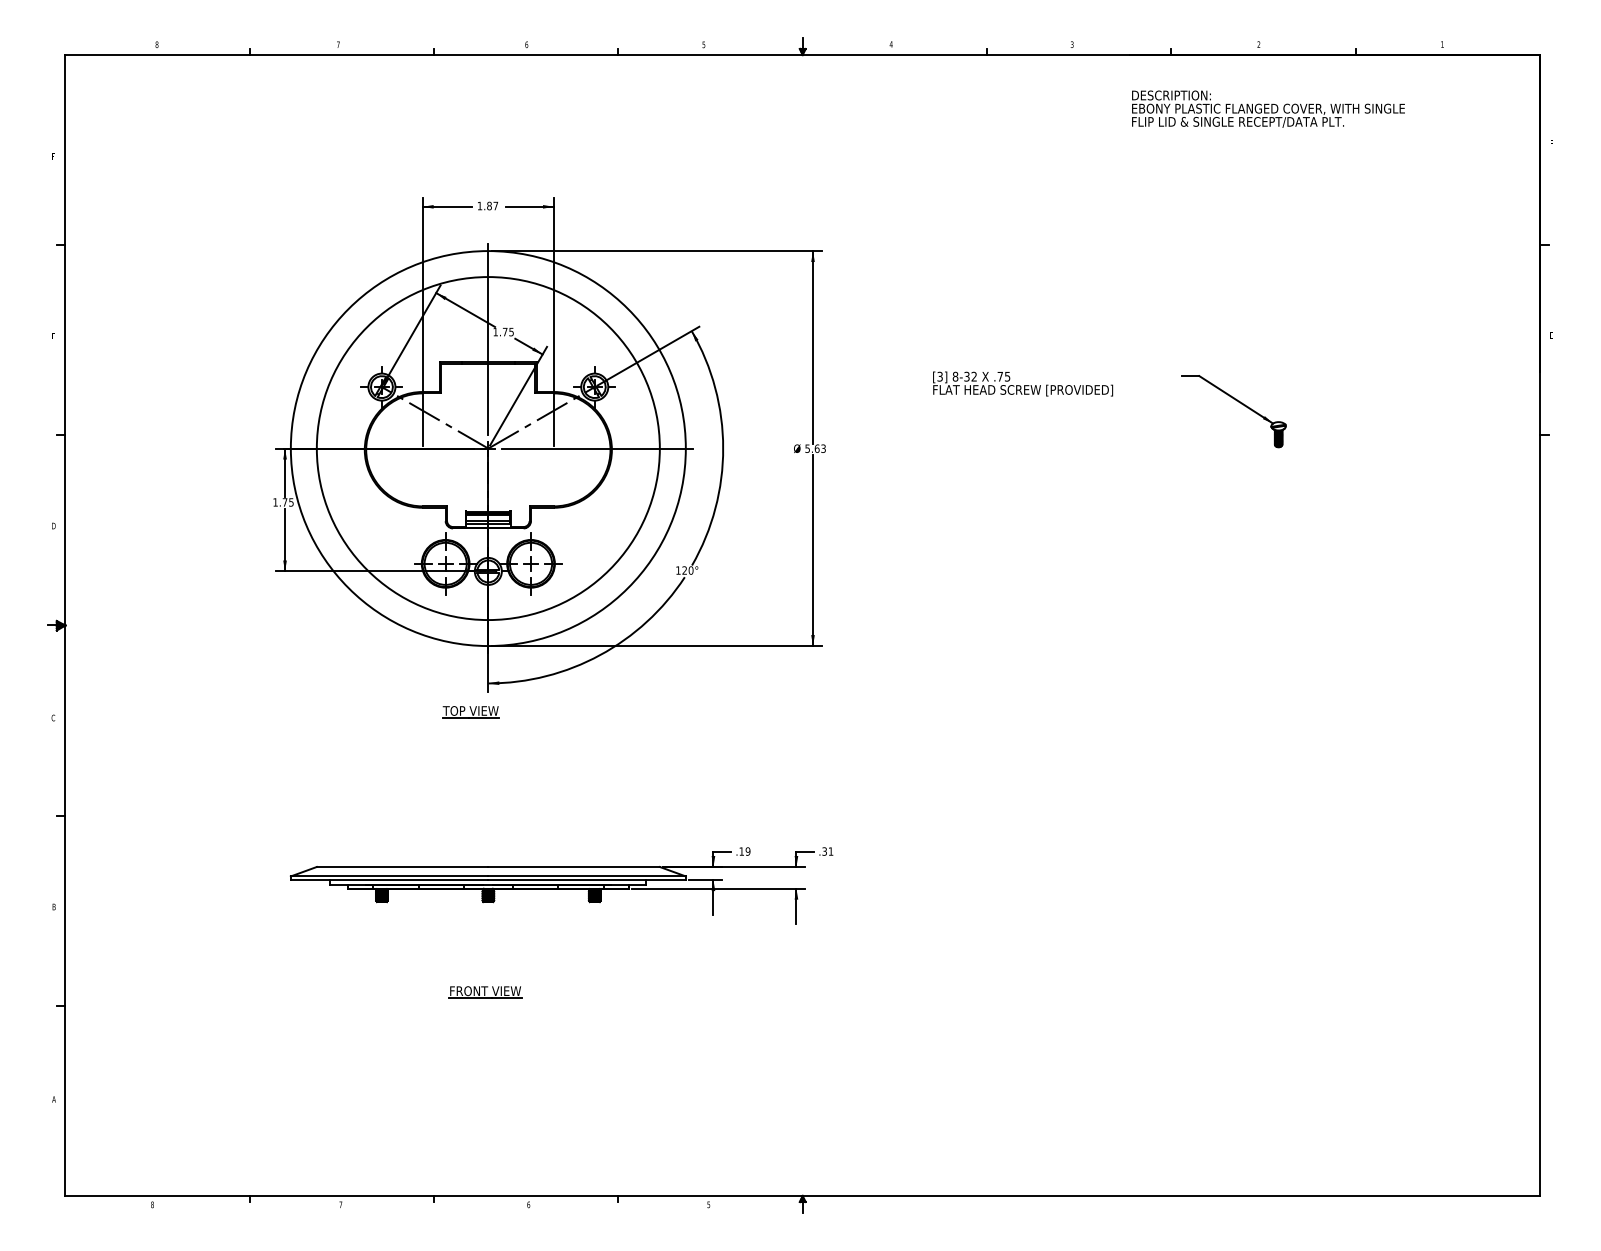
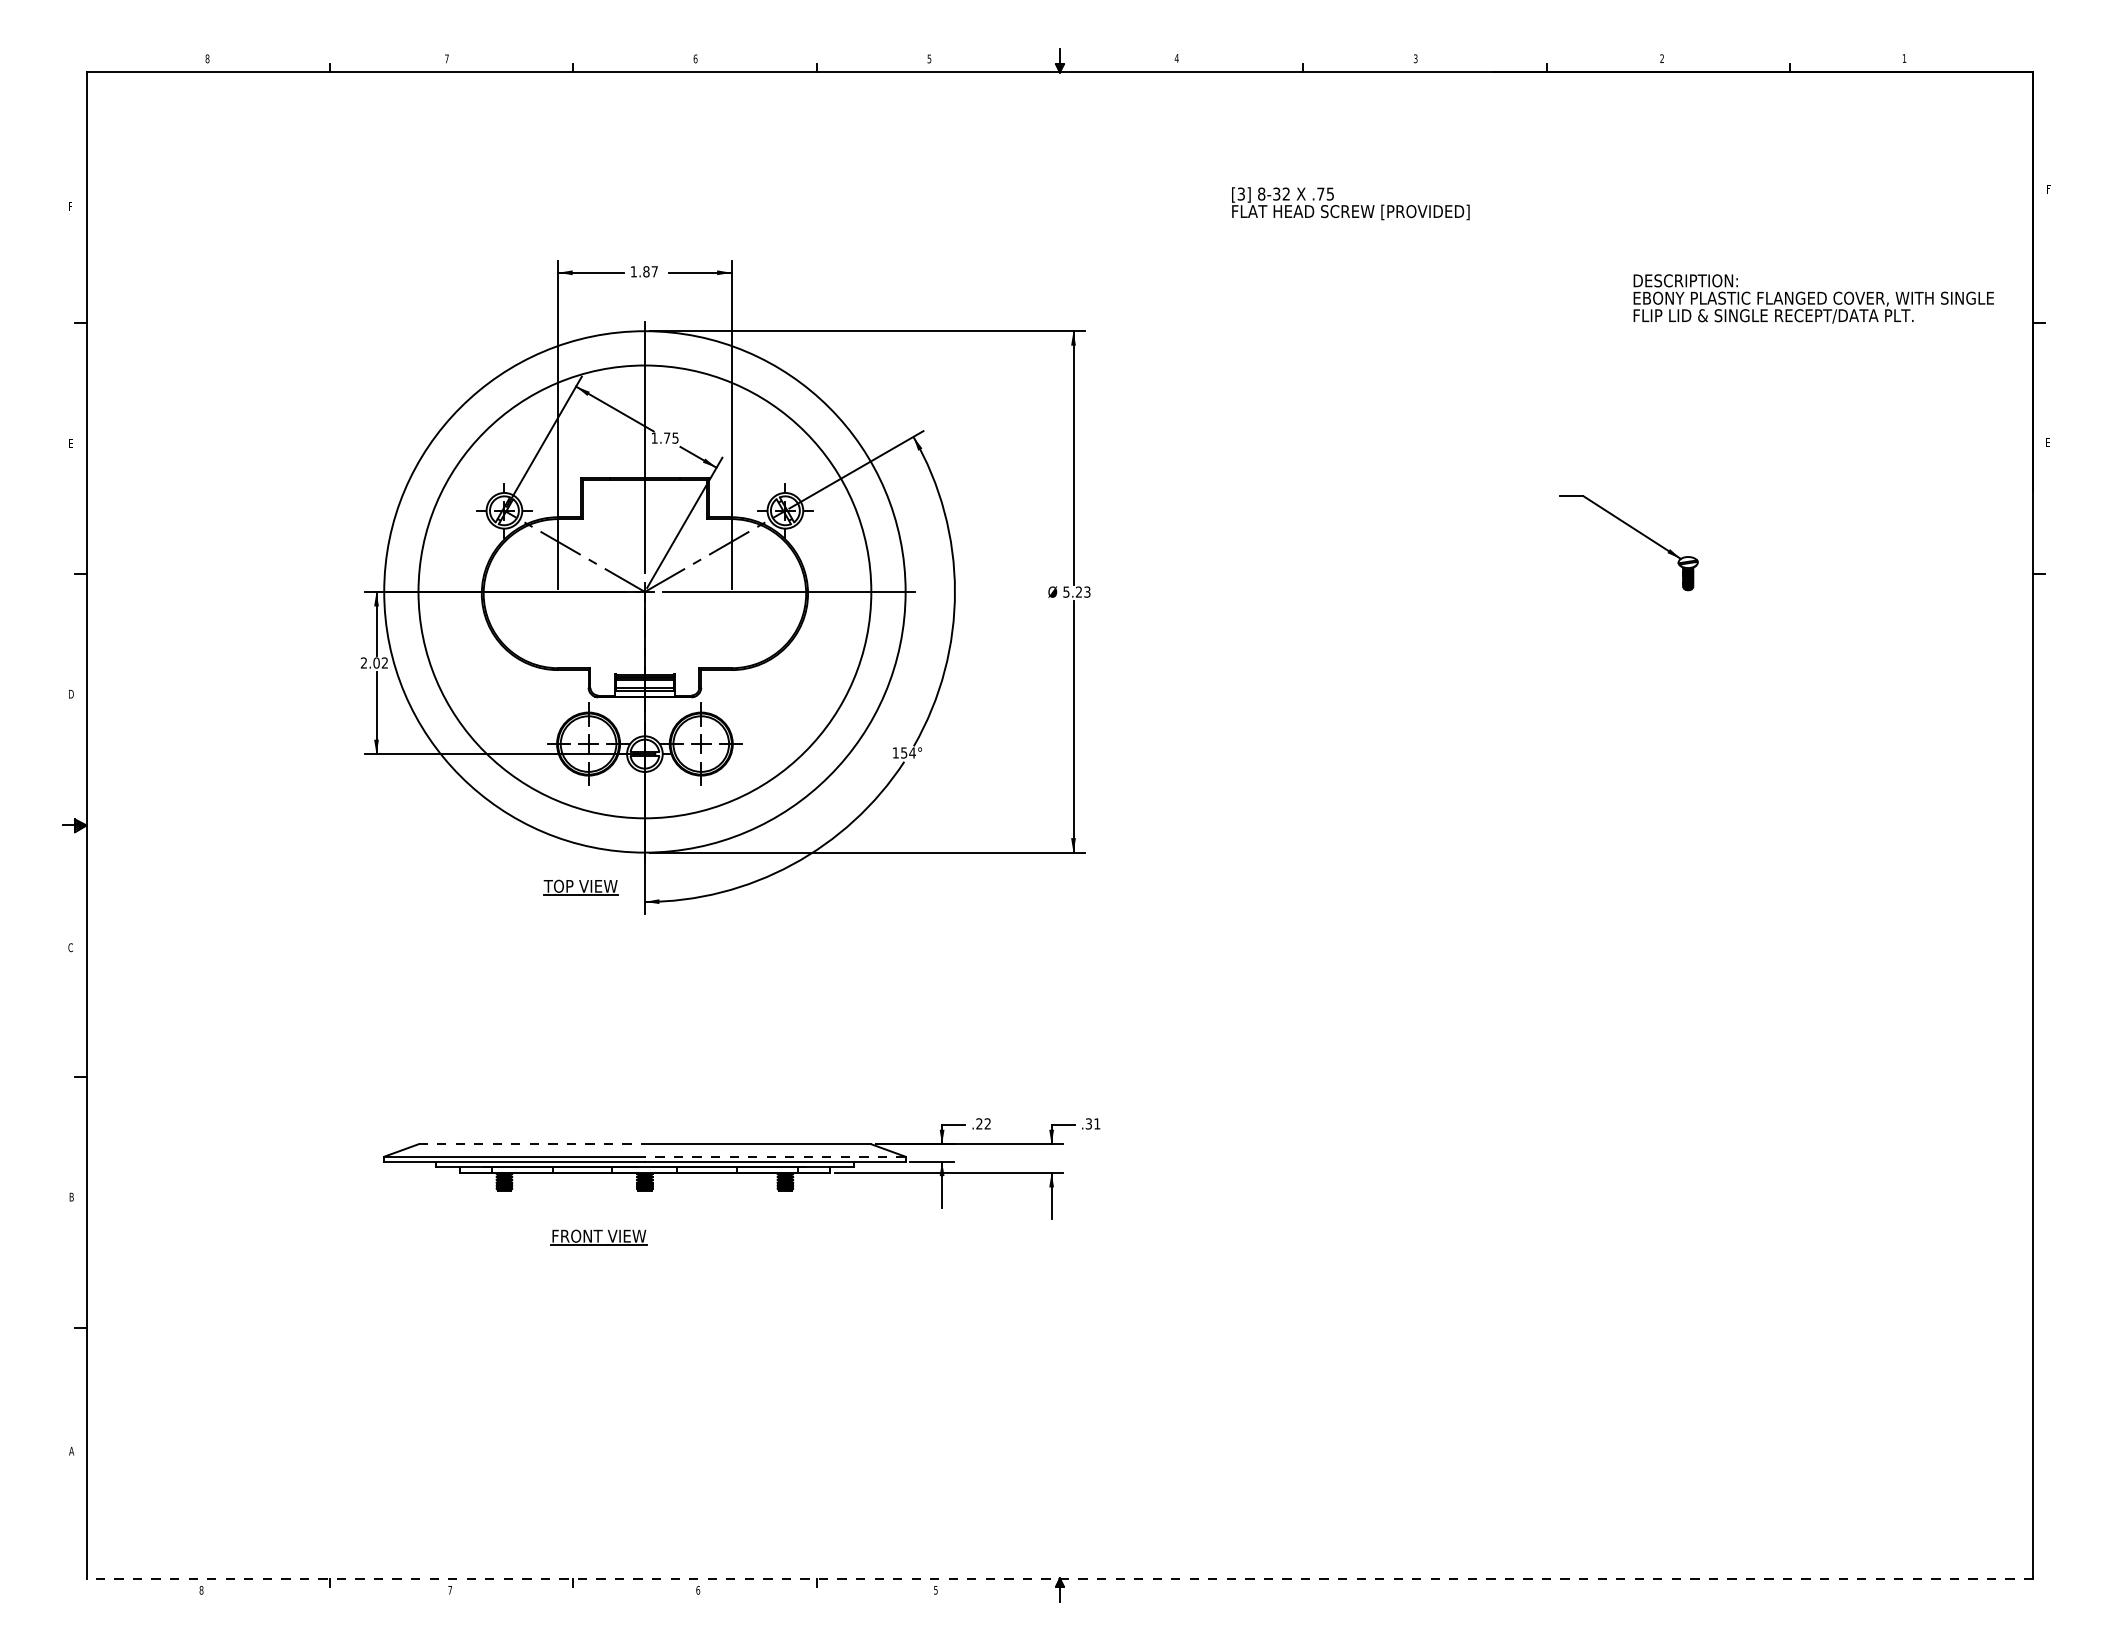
text: (1268, 108) -> (1813, 298), moved
text: (1022, 383) -> (1350, 203), moved
text: (816, 448) -> (1078, 591), 5.63 -> 5.23
text: (282, 502) -> (373, 662), 1.75 -> 2.02
text: (688, 570) -> (908, 752), 120° -> 154°
part: (470, 711) -> (580, 887), moved
text: (744, 851) -> (983, 1123), .19 -> .22
line: (403, 867) -> (532, 1144), solid -> dashed
line: (586, 876) -> (774, 1156), solid -> dashed
part: (485, 992) -> (598, 1237), moved
line: (802, 1195) -> (1059, 1578), solid -> dashed

